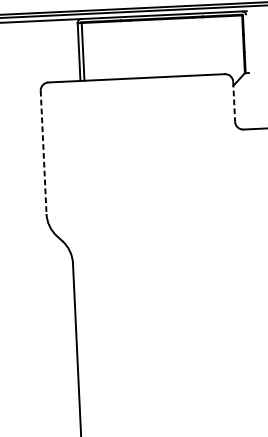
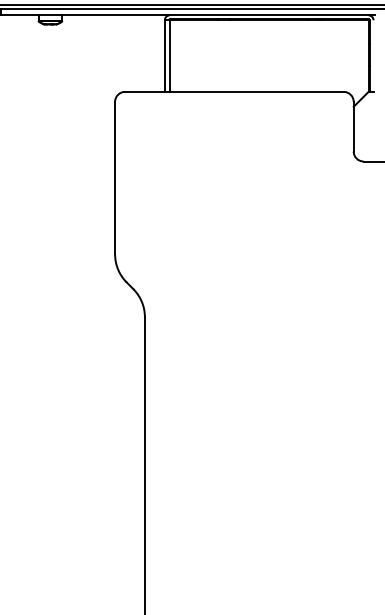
line: (234, 101) -> (353, 126), dashed -> solid
line: (43, 152) -> (115, 178), dashed -> solid

